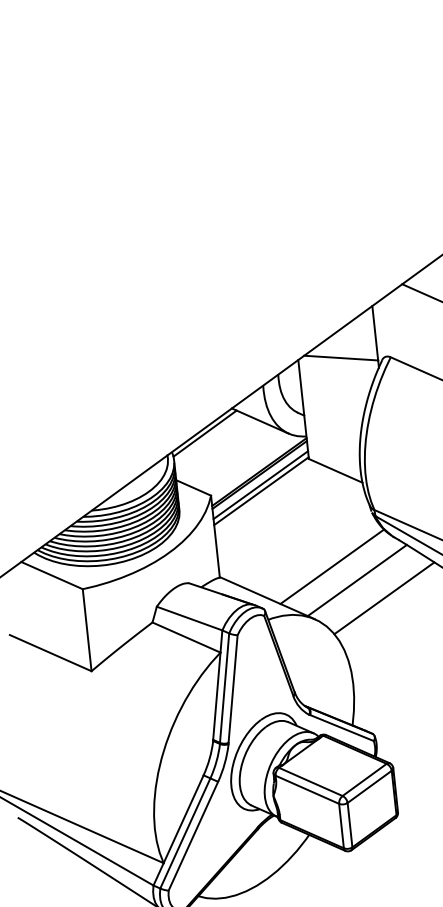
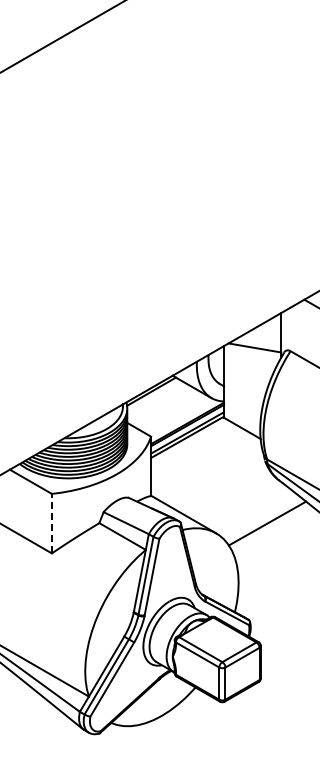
line: (332, 566) -> (232, 496), removed
line: (357, 580) -> (249, 508), removed
line: (86, 630) -> (51, 523), solid -> dashed

